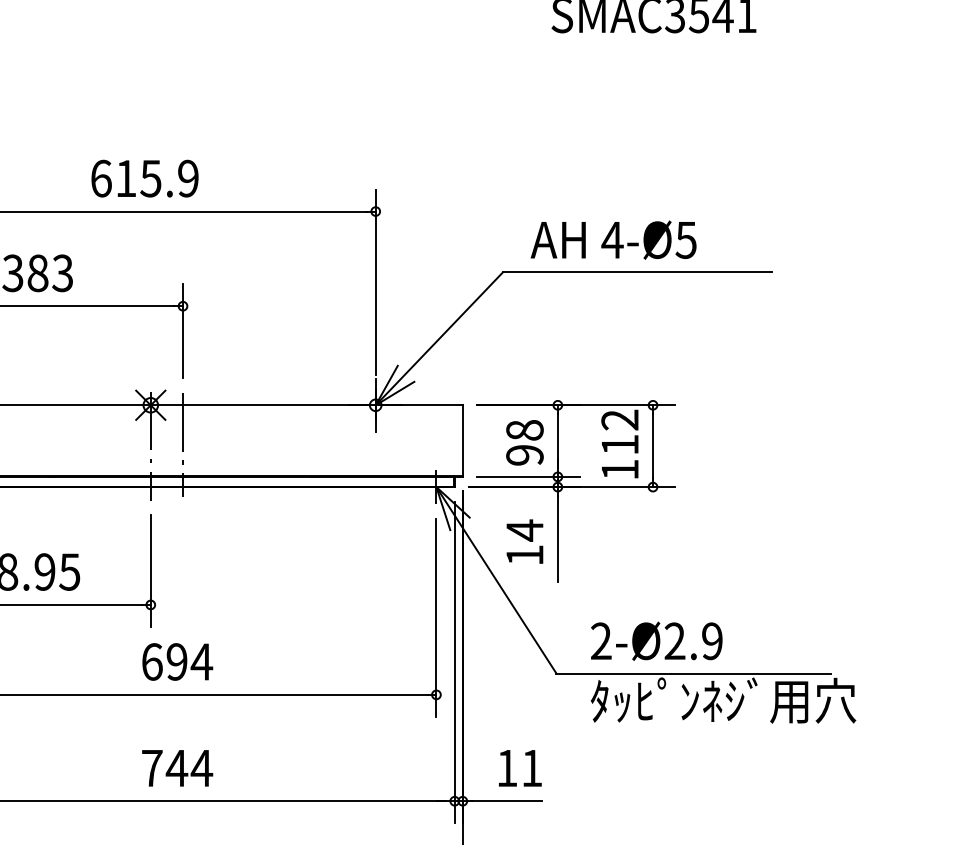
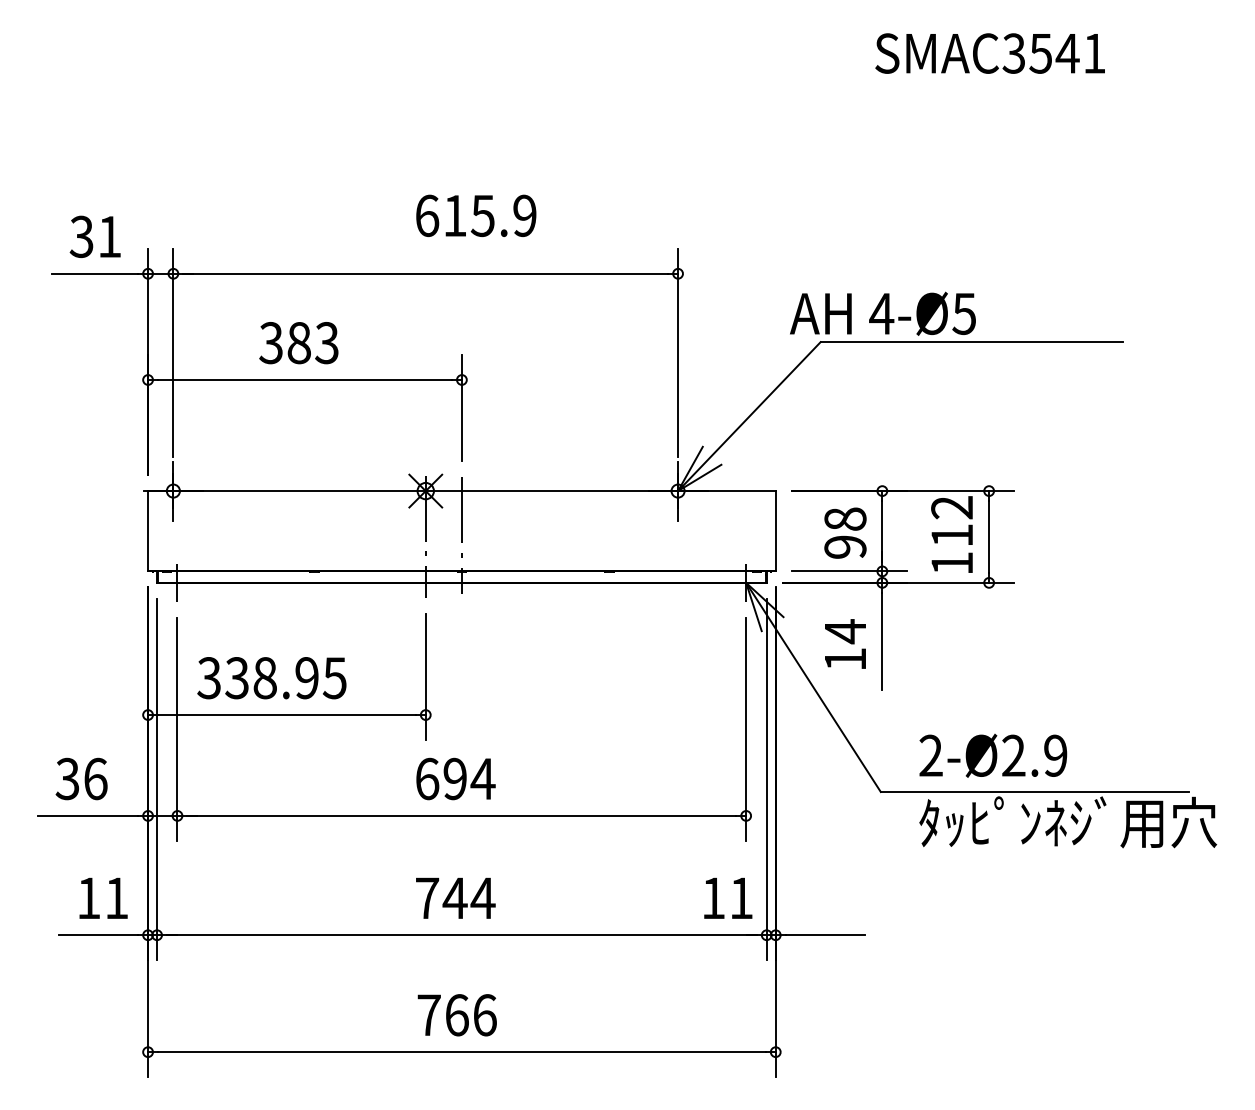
text: (145, 178) -> (476, 215), moved
text: (613, 239) -> (882, 313), moved
text: (520, 767) -> (728, 897), moved

